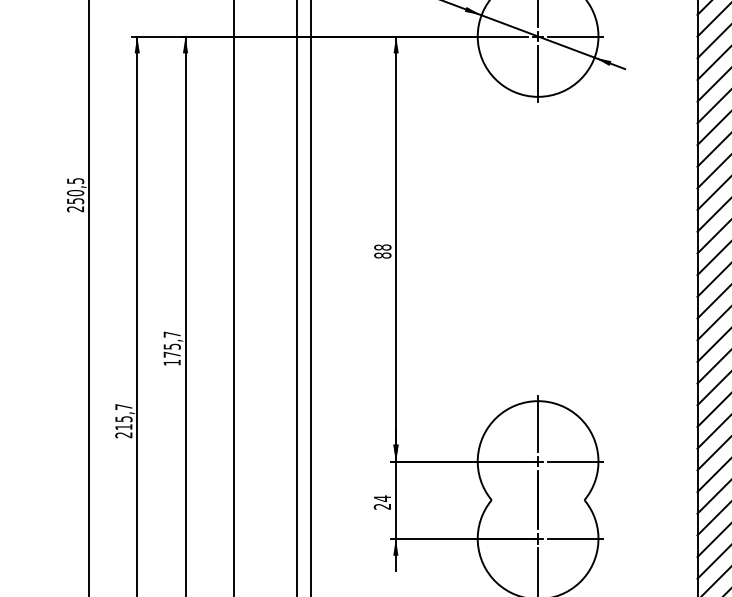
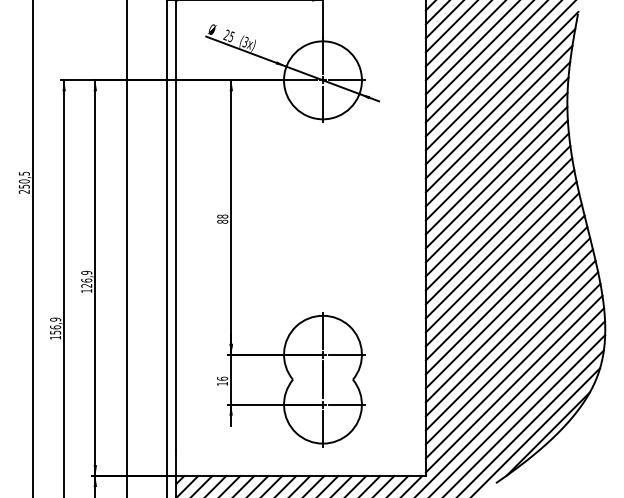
text: (171, 343) -> (86, 278), 175,7 -> 126,9
text: (123, 420) -> (55, 328), 215,7 -> 156,9
text: (382, 501) -> (222, 380), 24 -> 16

